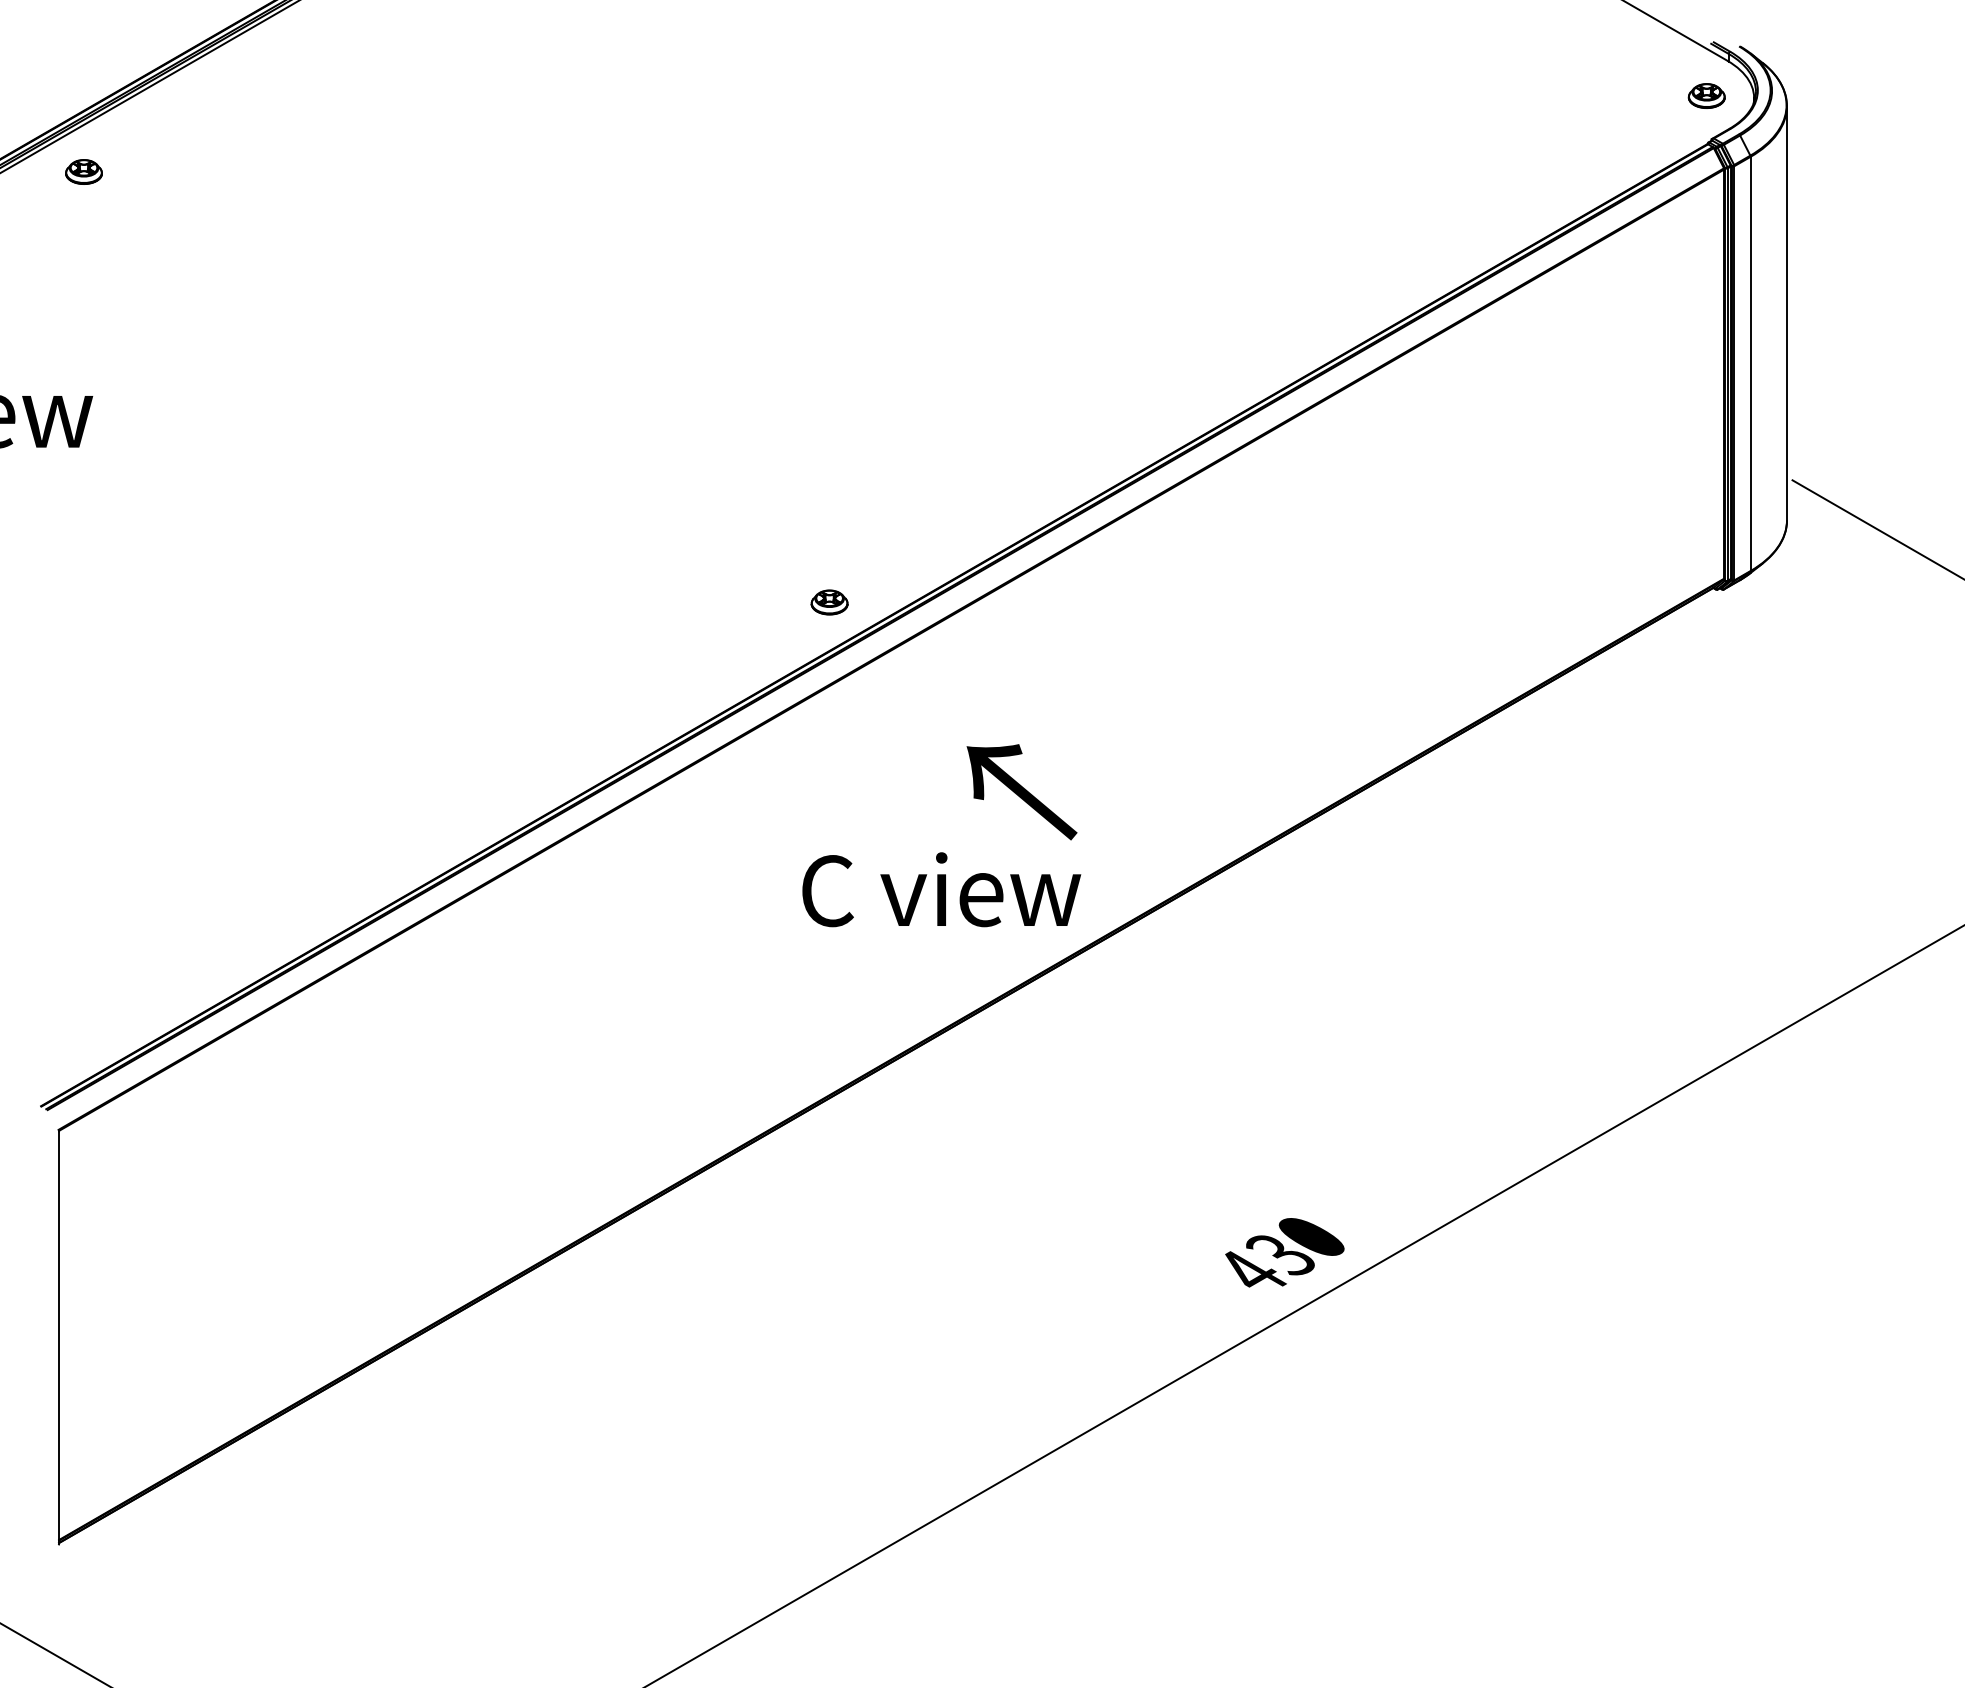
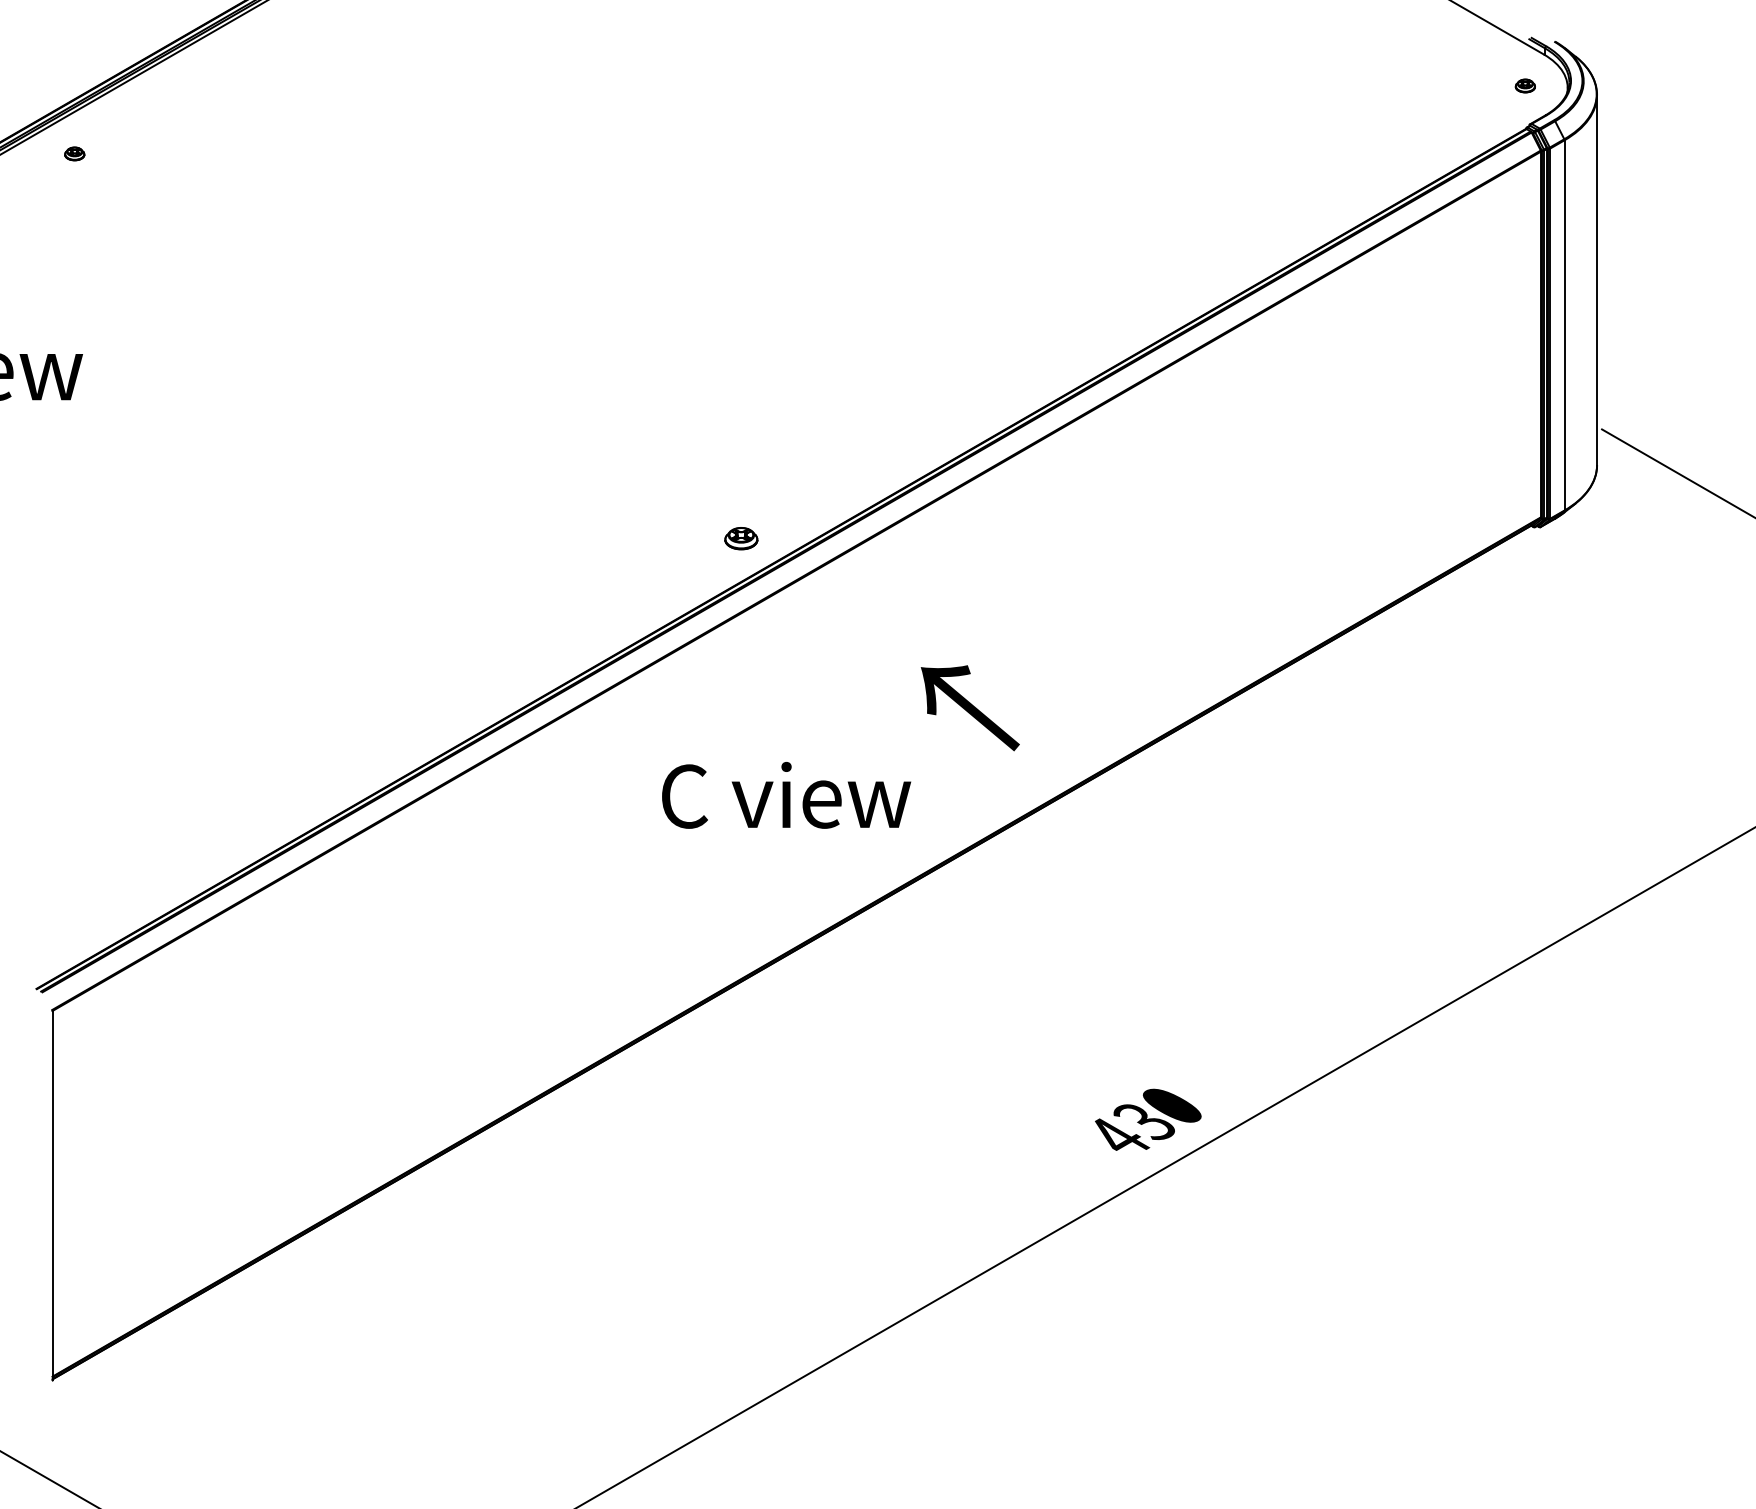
part: (1706, 95) -> (1525, 85), size x0.6
part: (83, 171) -> (74, 153), size x0.6
text: (1021, 792) -> (969, 708), moved
text: (941, 889) -> (786, 795), moved

